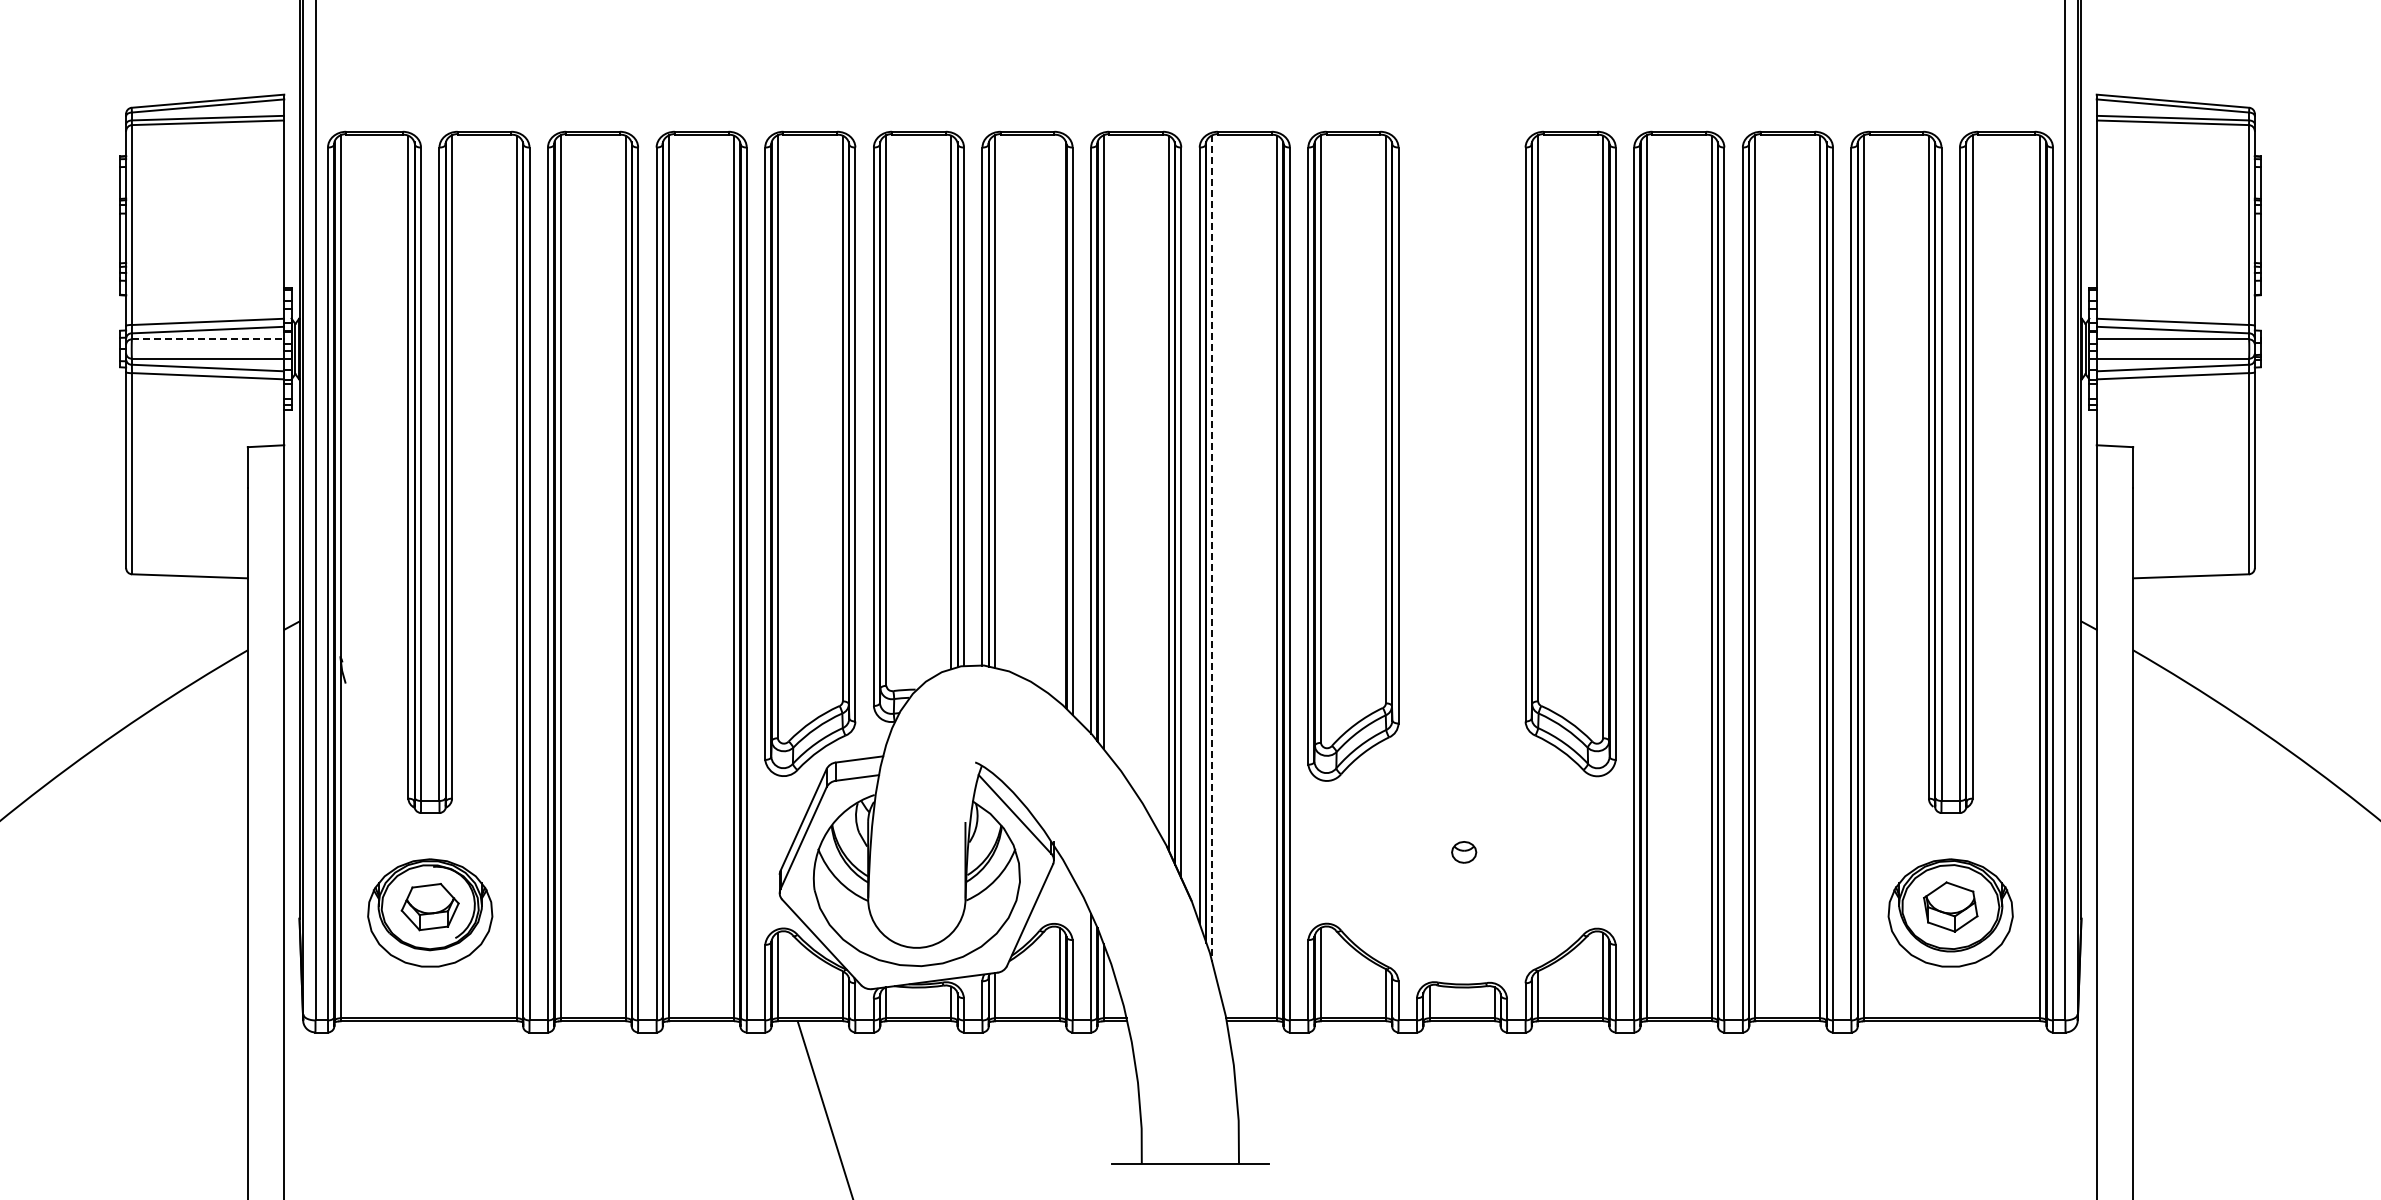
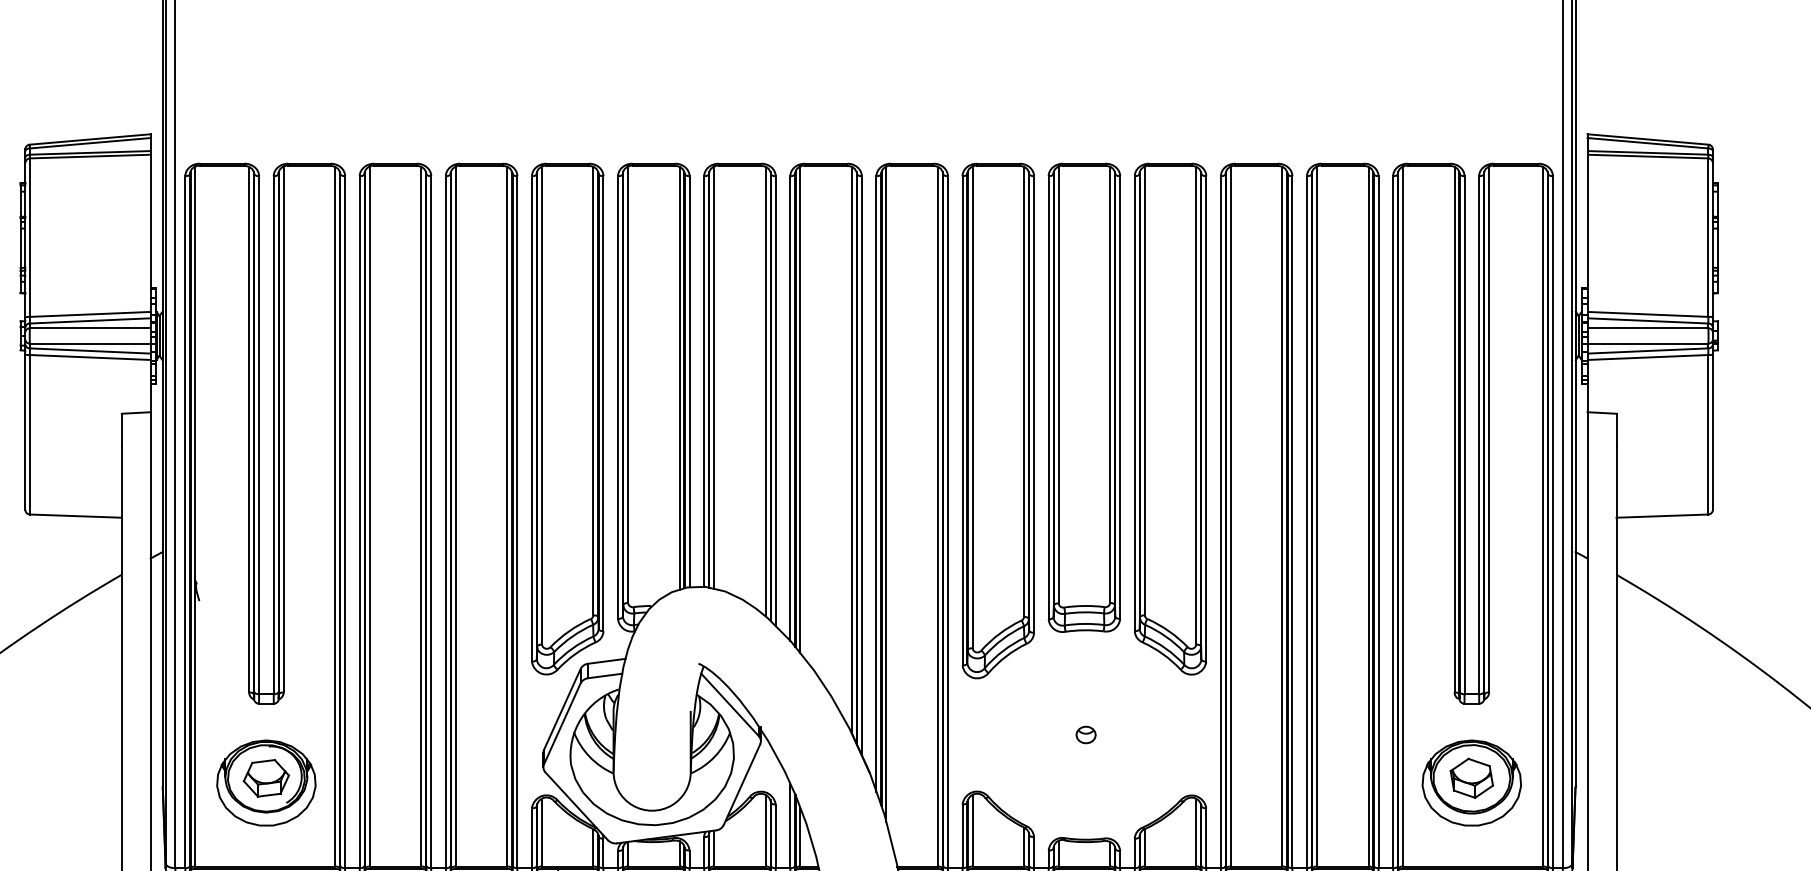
line: (208, 339) -> (90, 328), dashed -> solid
line: (1060, 419) -> (766, 391), added
part: (1461, 426) -> (1083, 397), added
line: (1212, 548) -> (886, 494), dashed -> solid

